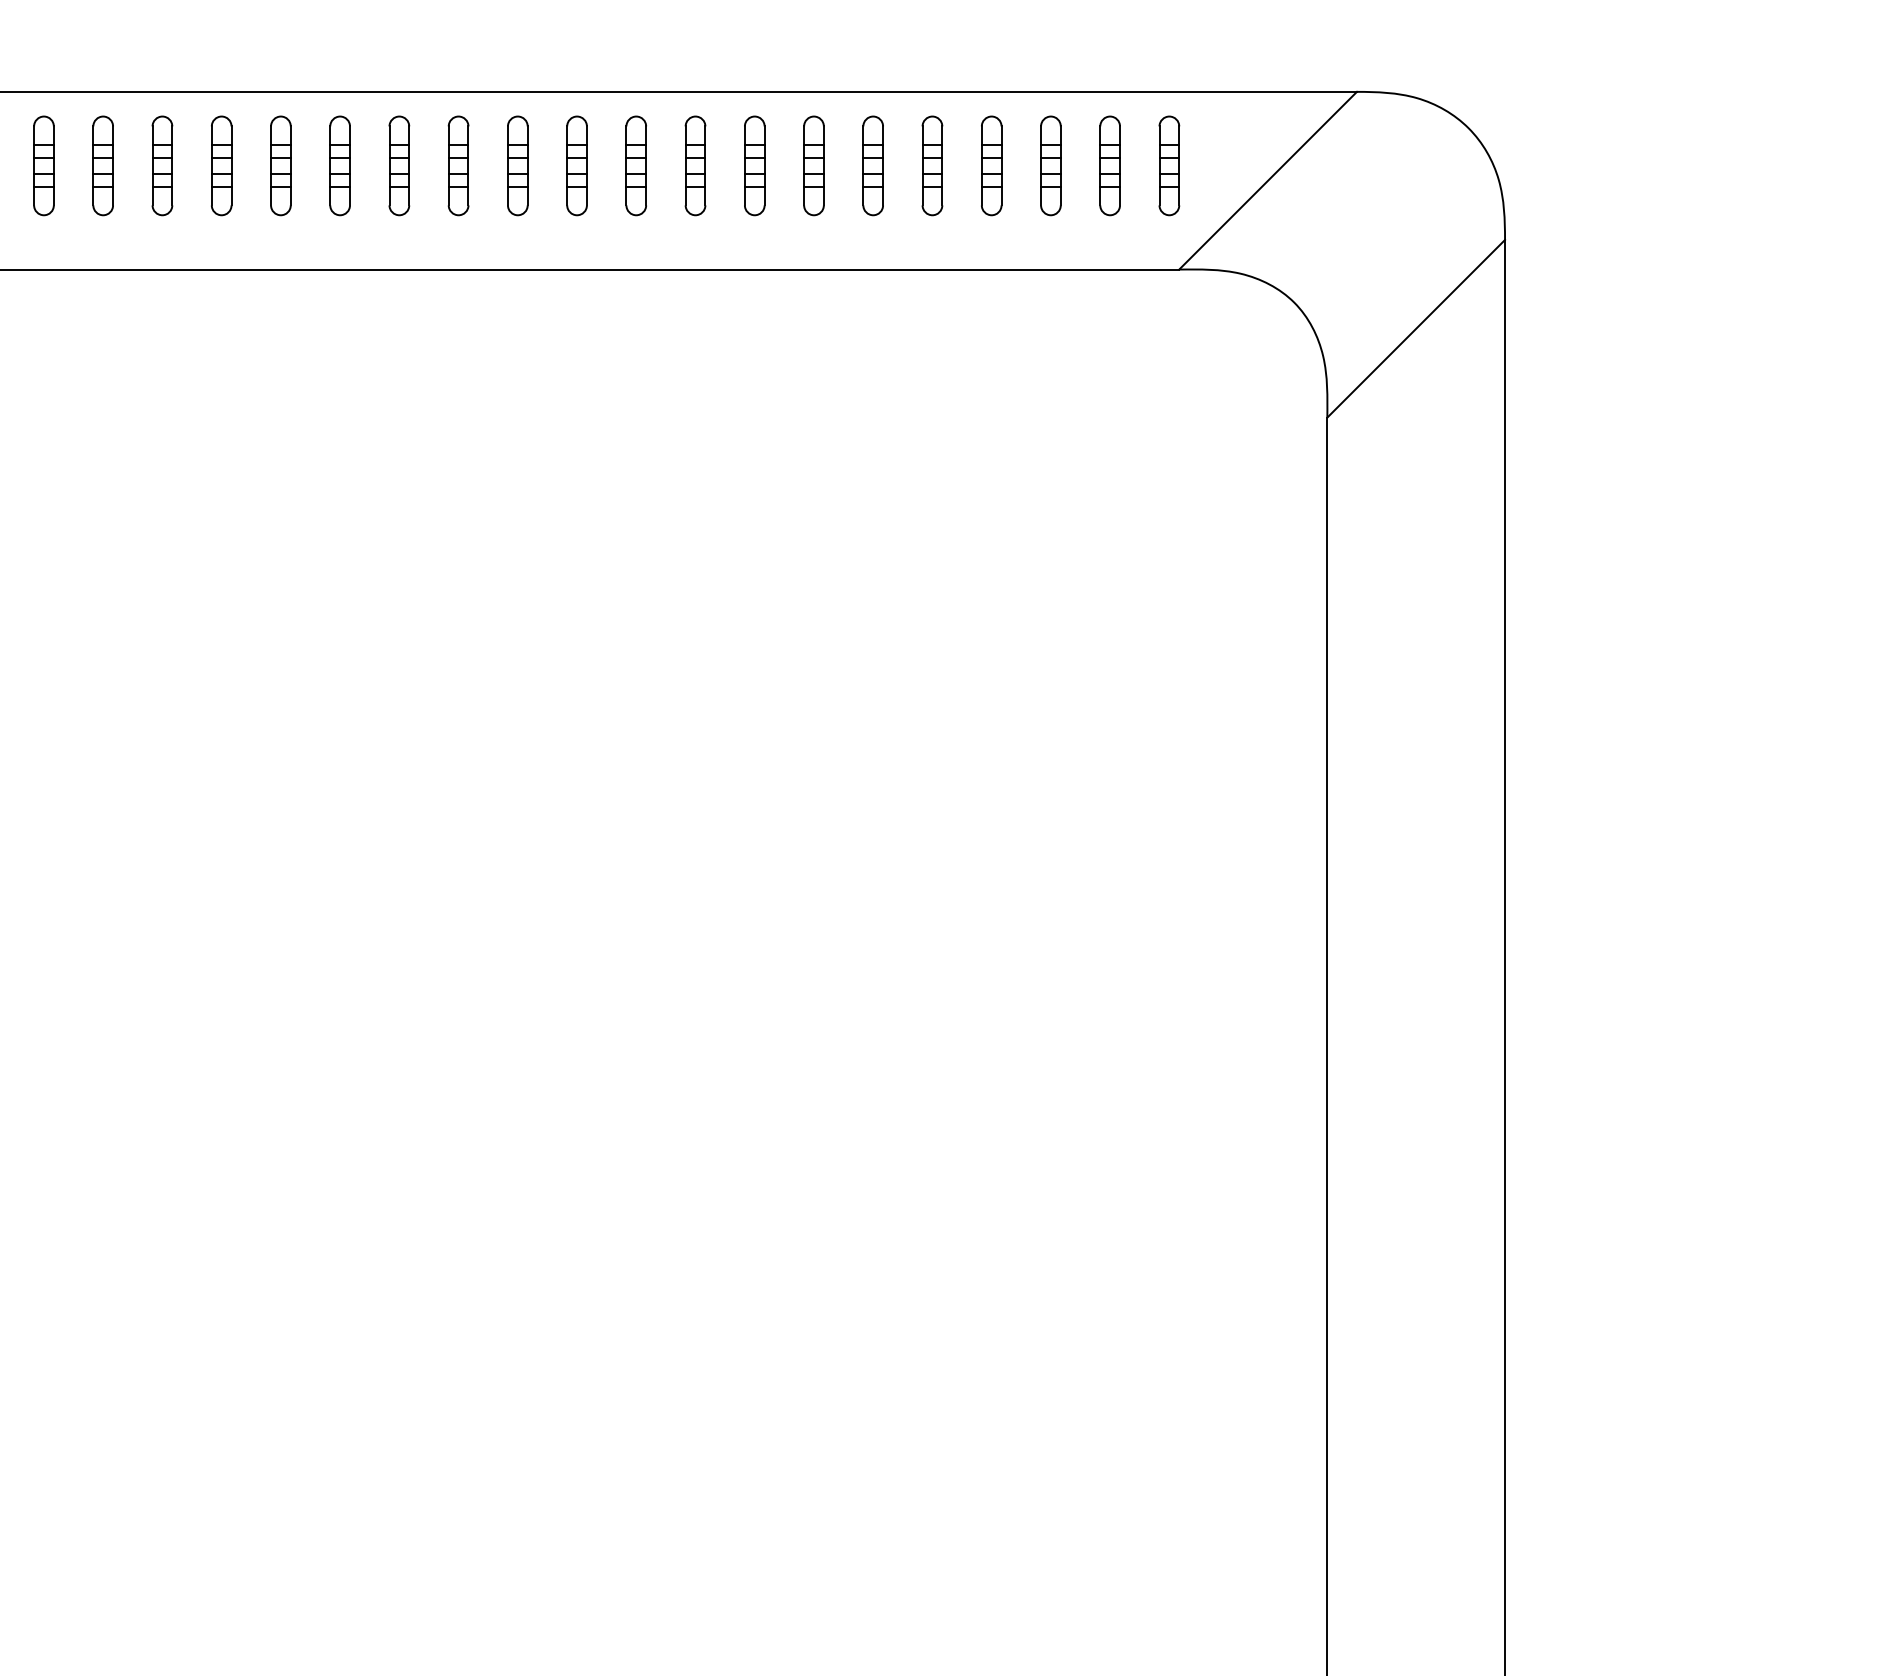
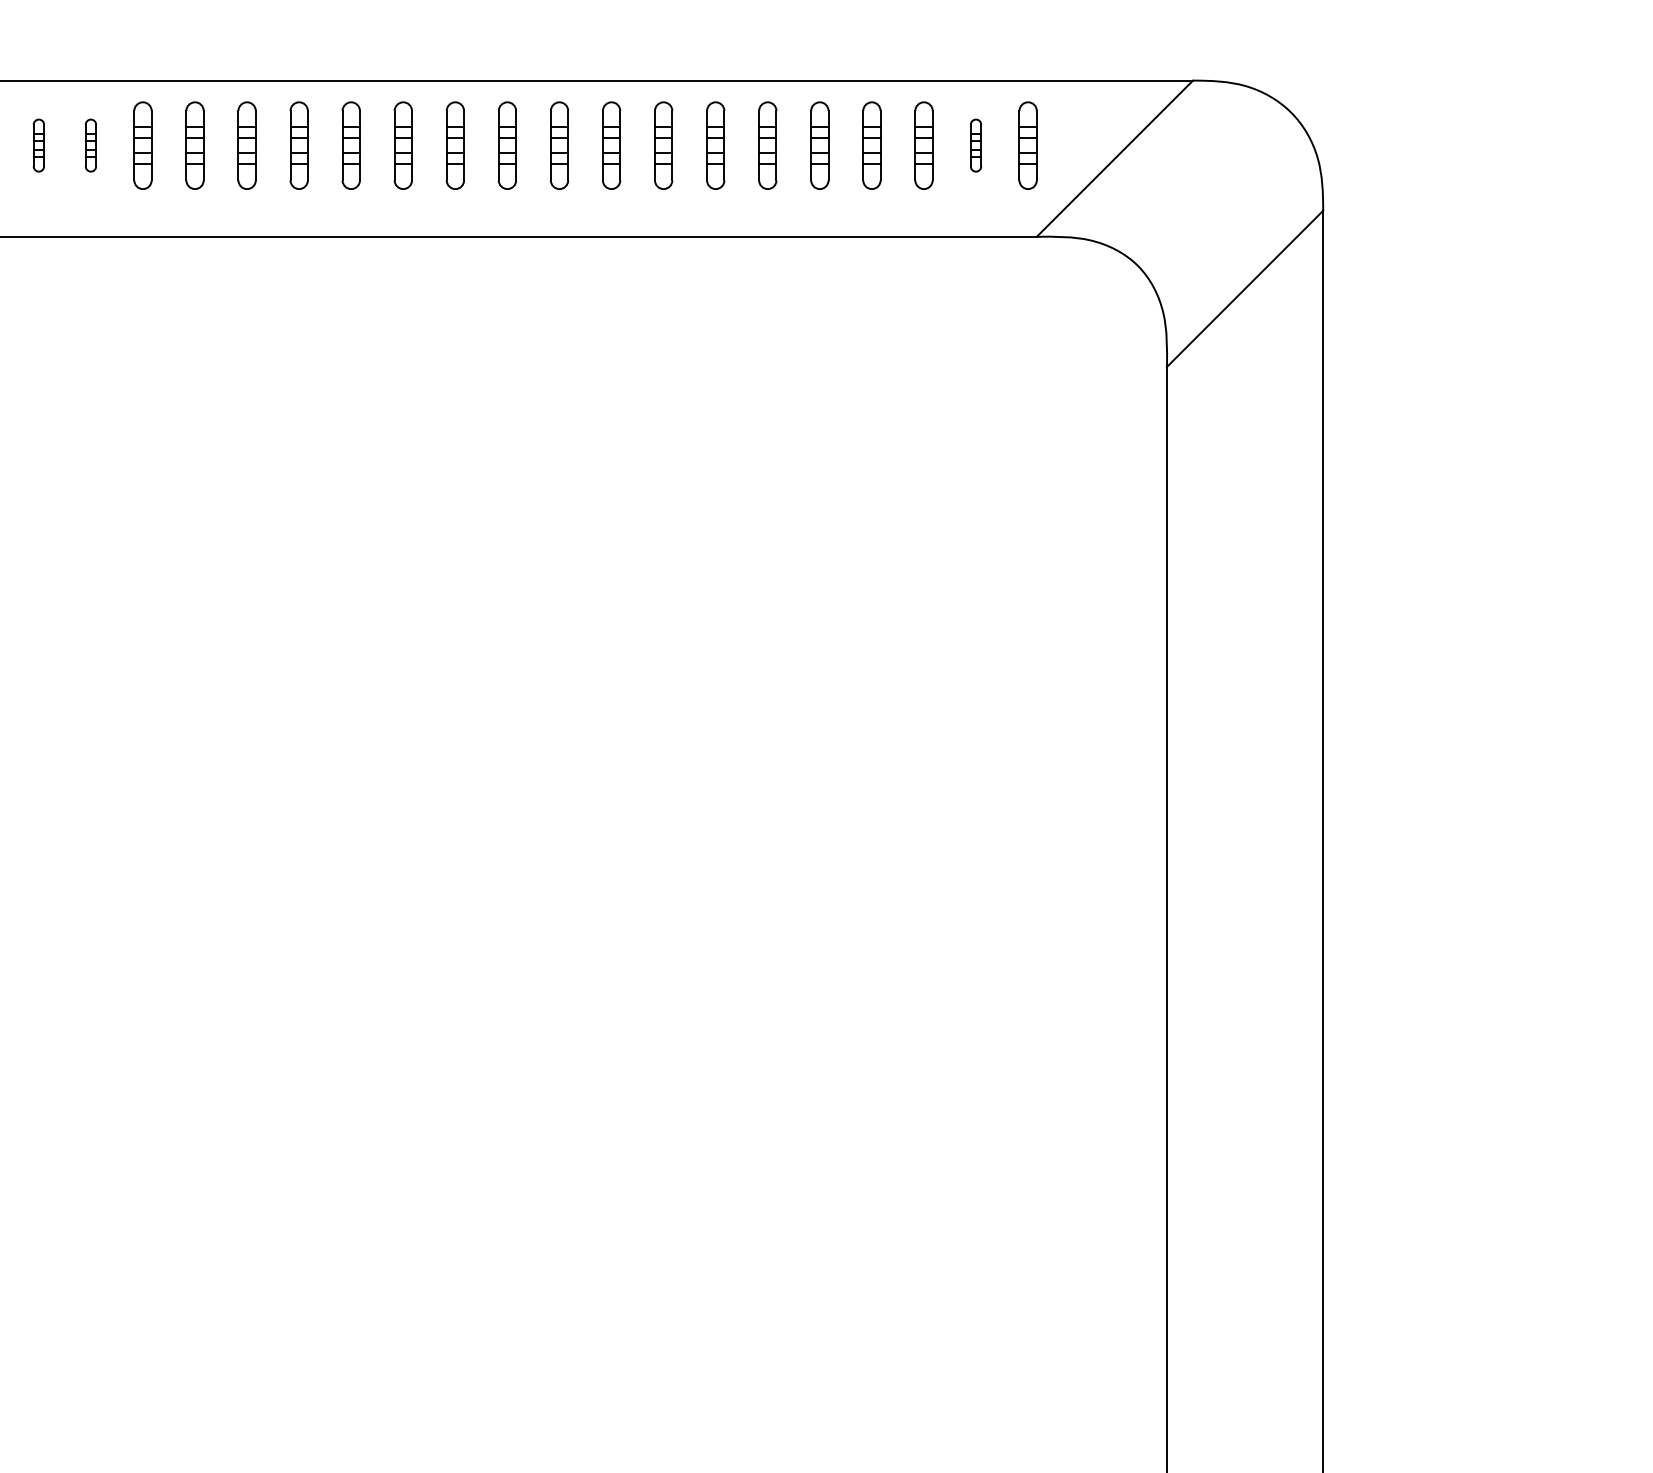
part: (43, 165) -> (38, 145), size x0.6
part: (102, 165) -> (90, 145), size x0.6
part: (1109, 165) -> (975, 145), size x0.6

